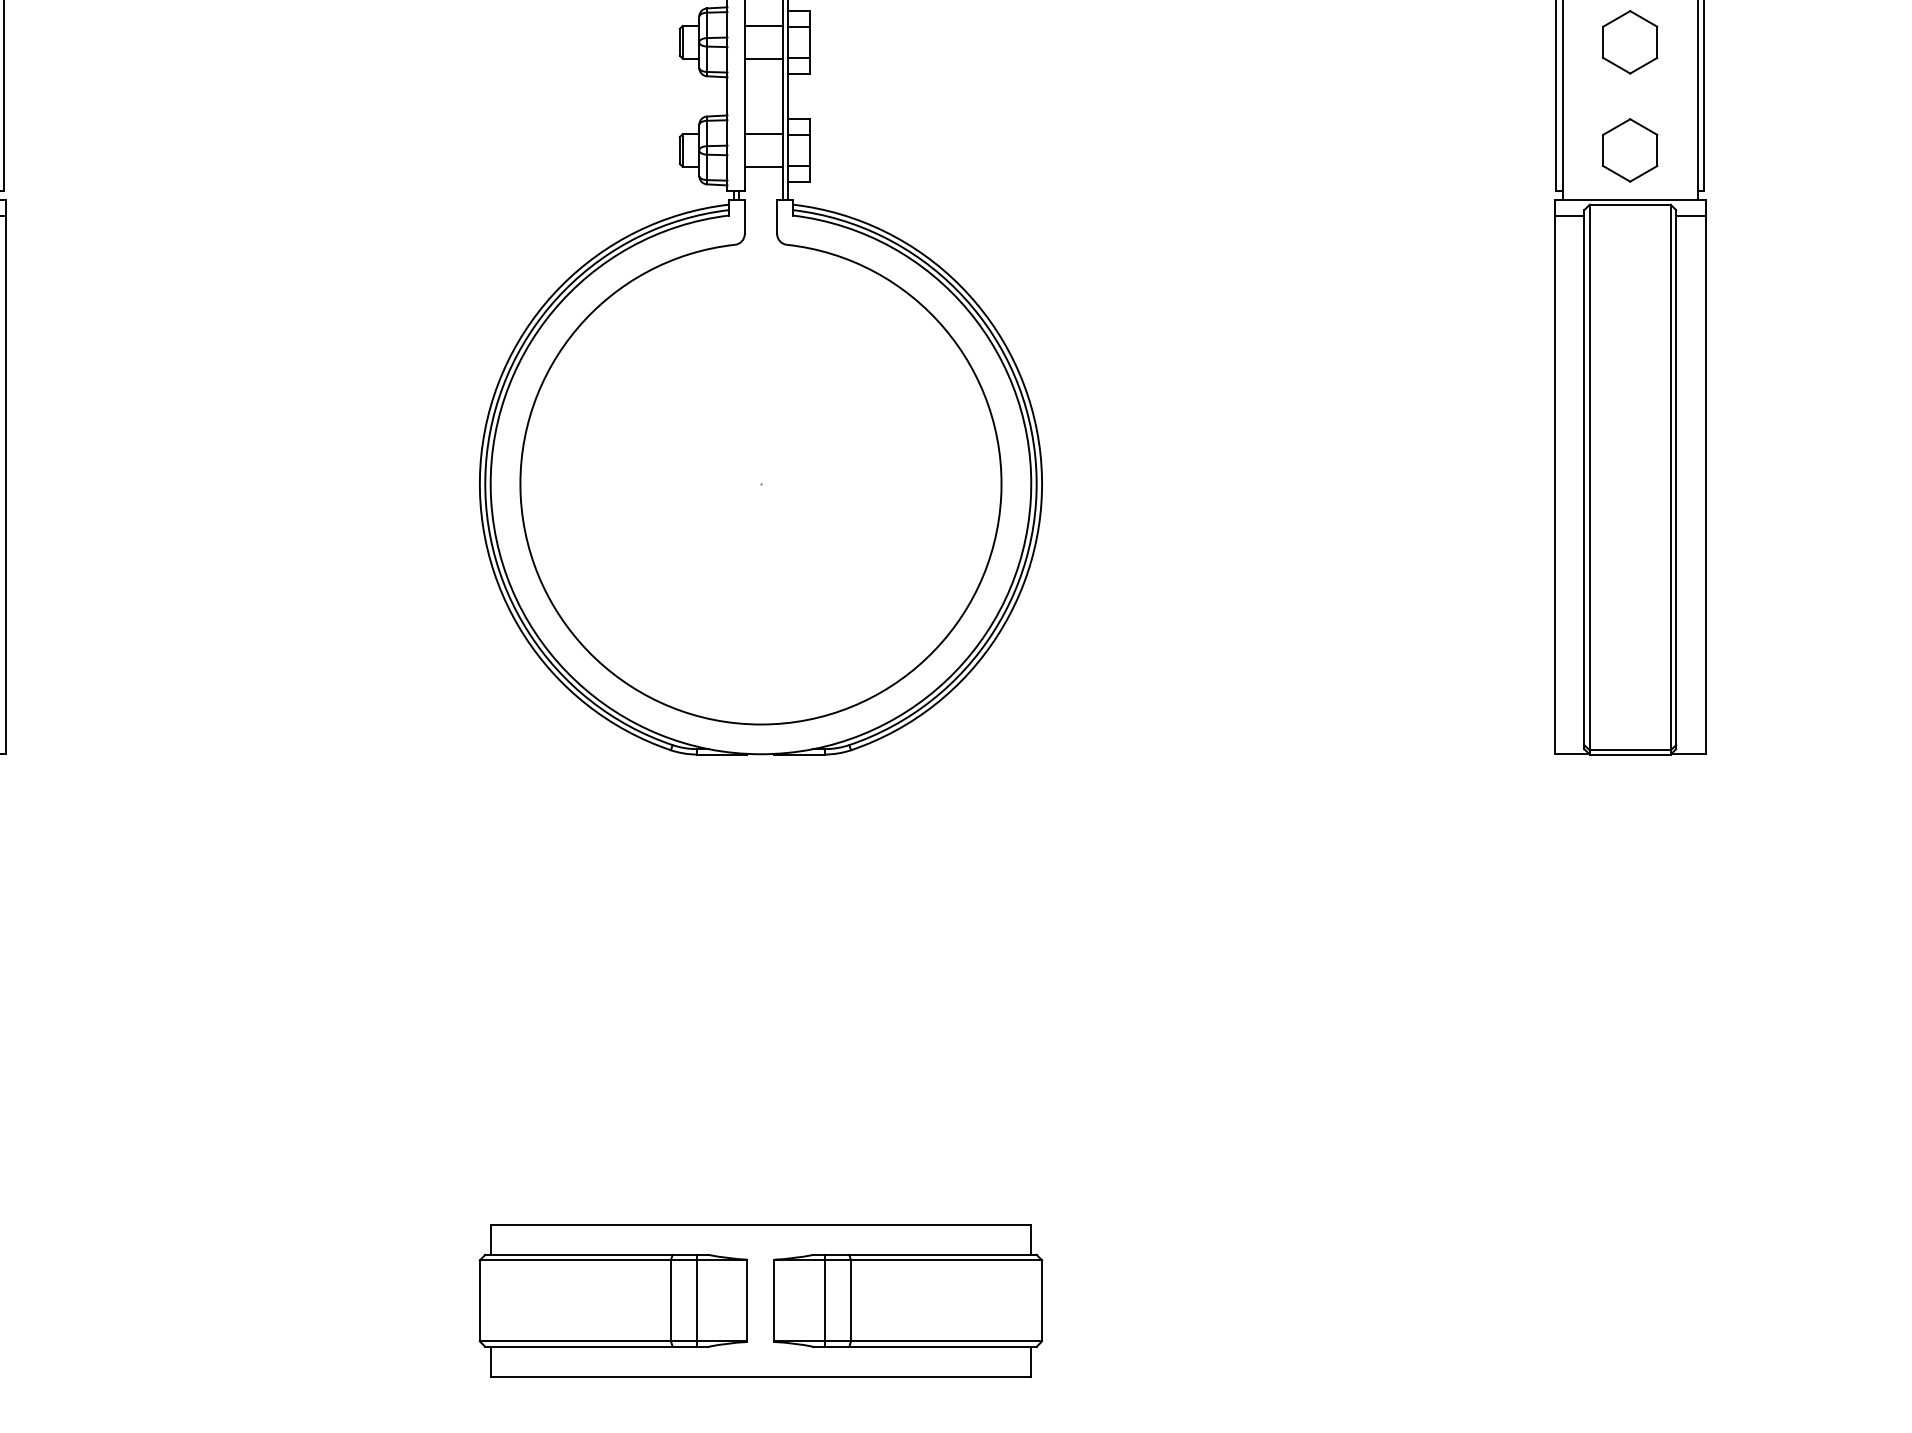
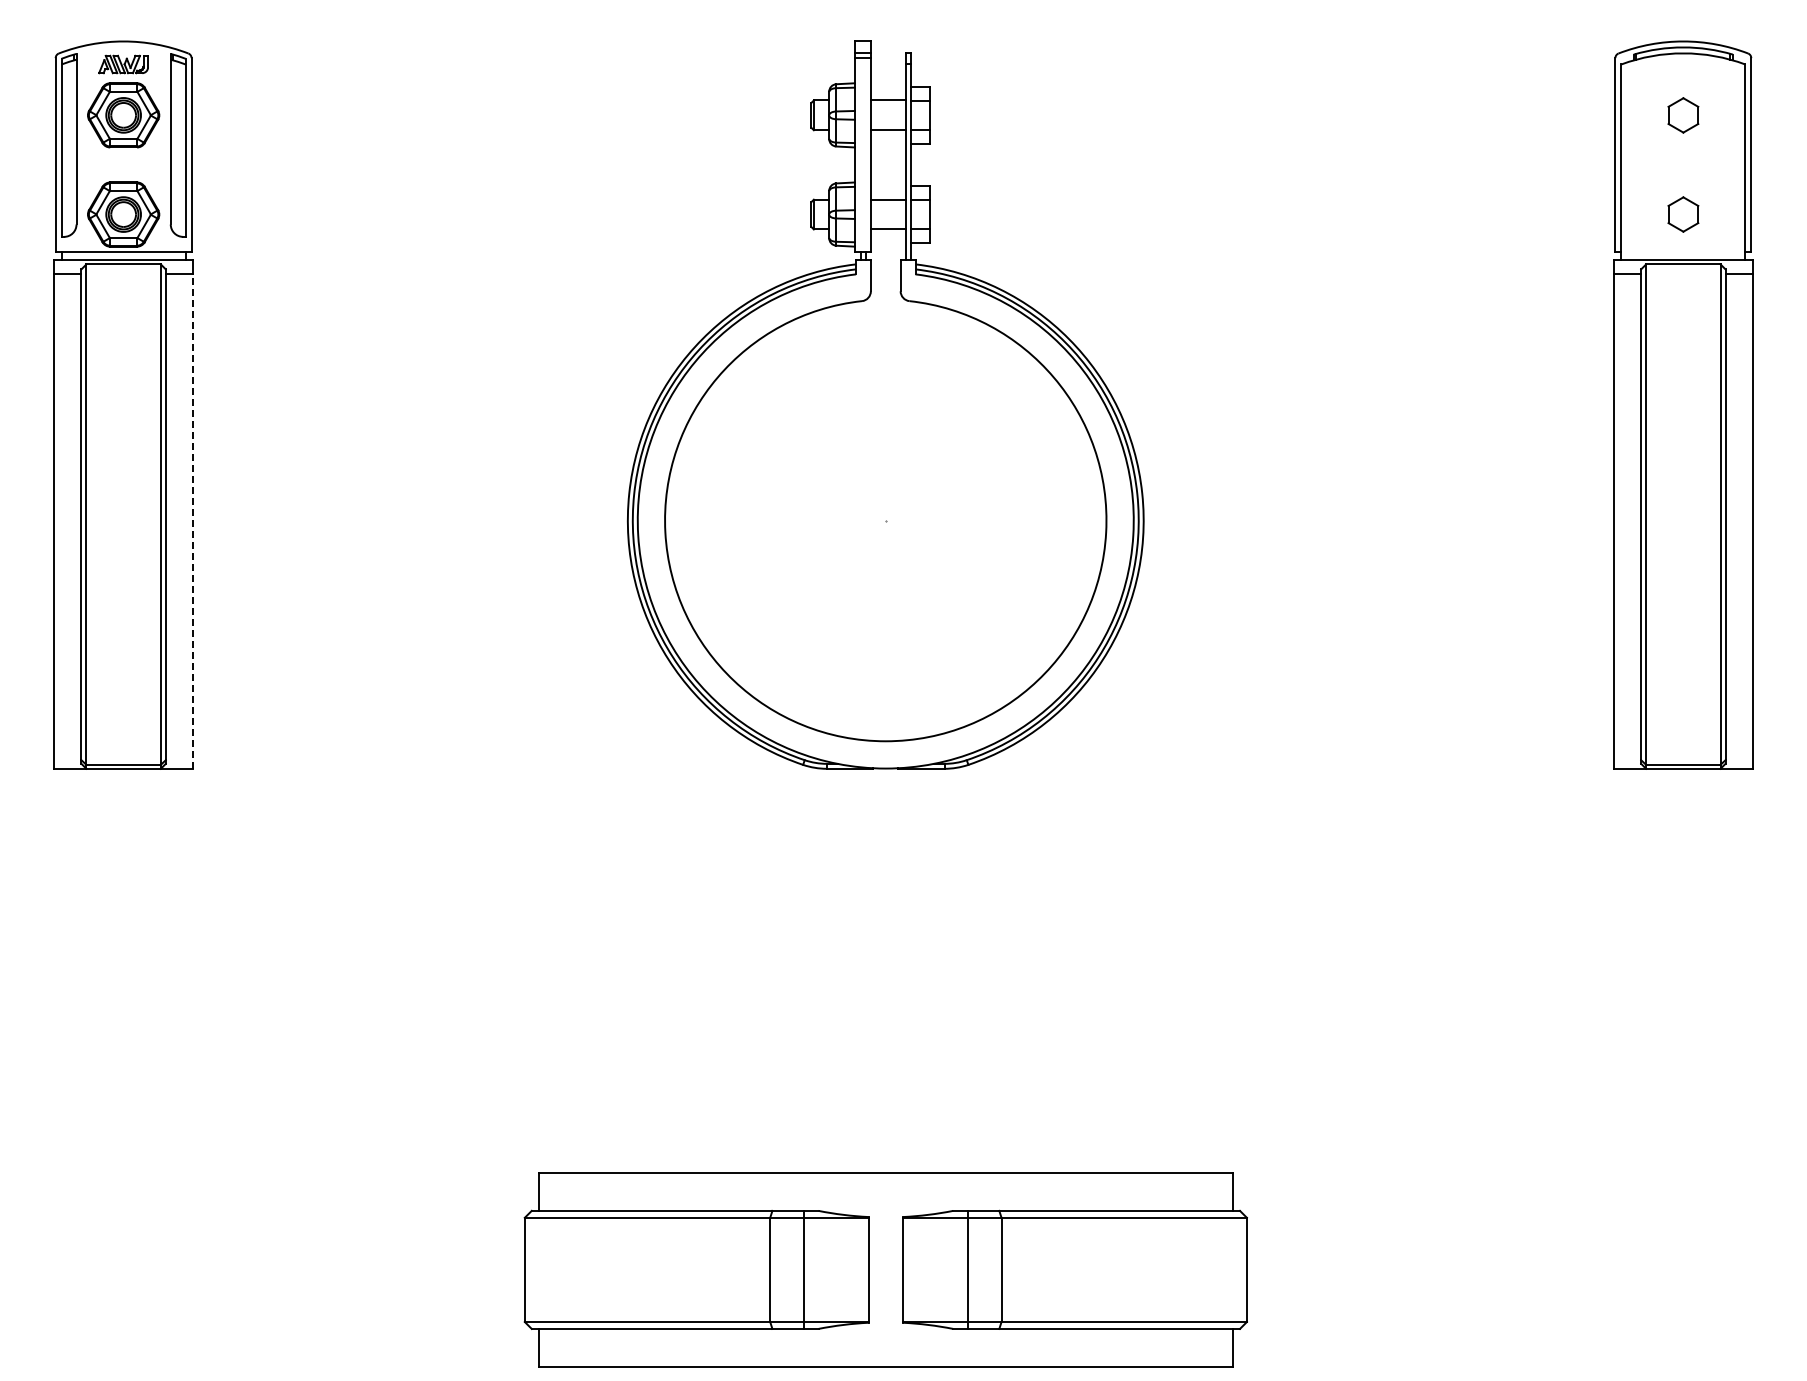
part: (1630, 42) -> (1683, 115), size x0.6
part: (1630, 150) -> (1683, 214), size x0.6
line: (6, 483) -> (193, 520), solid -> dashed
part: (760, 1301) -> (885, 1270), size x1.4

